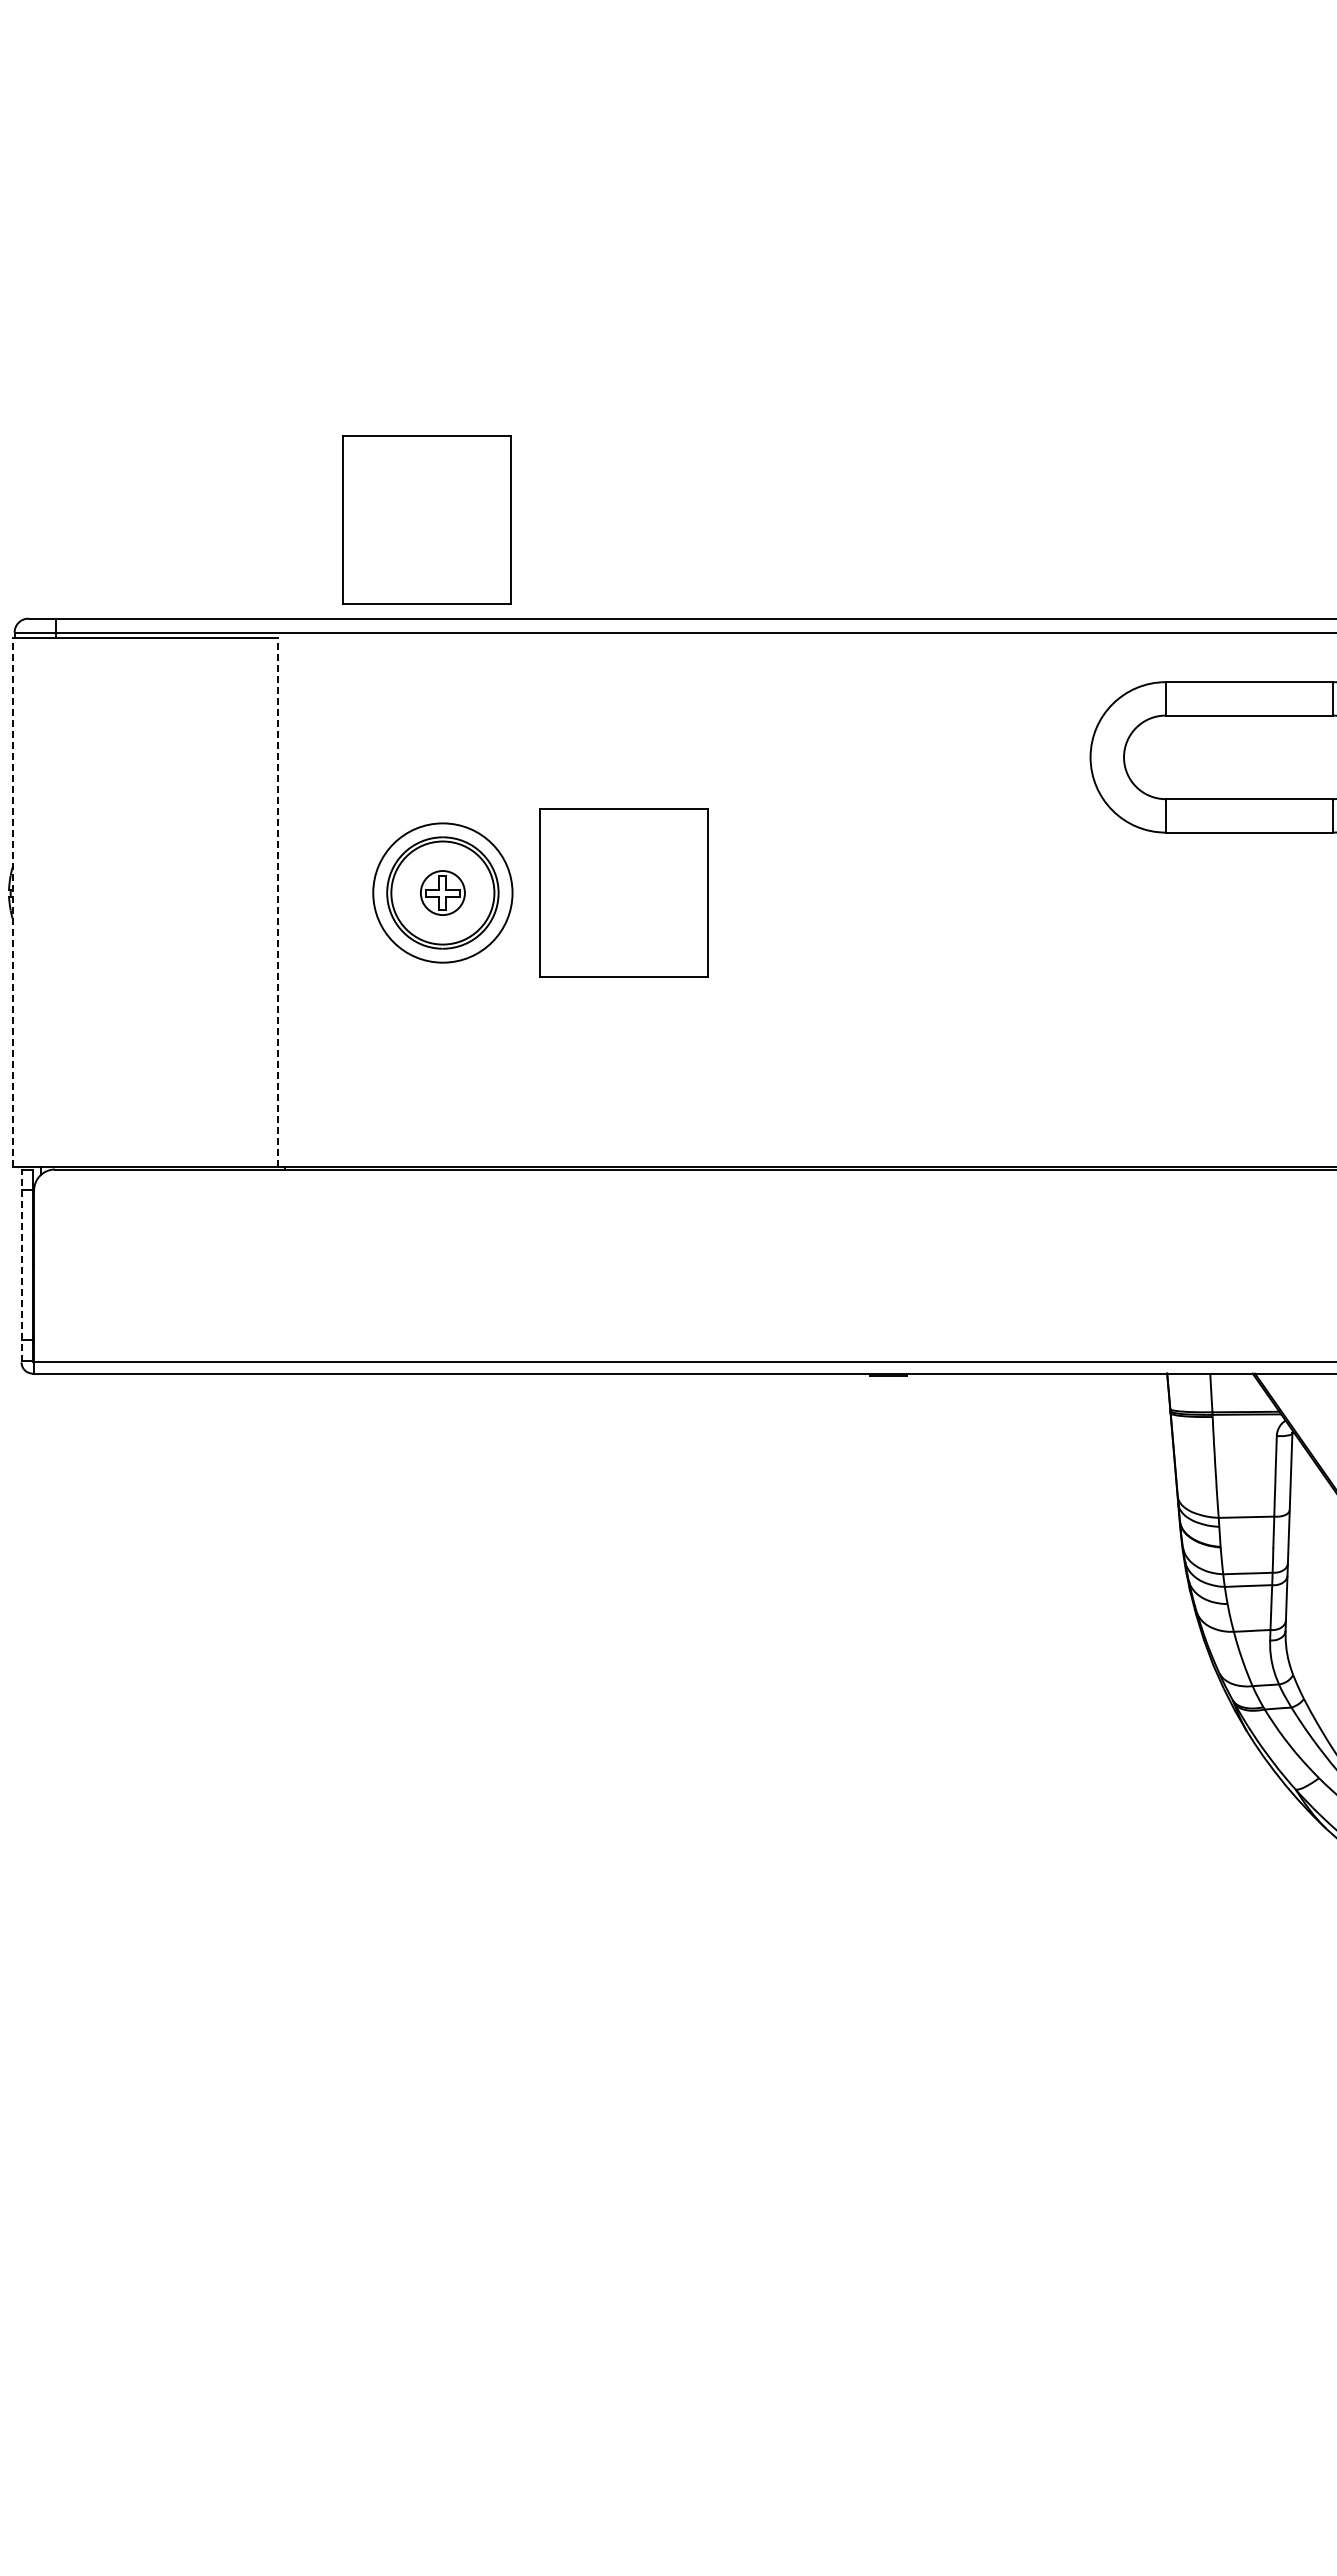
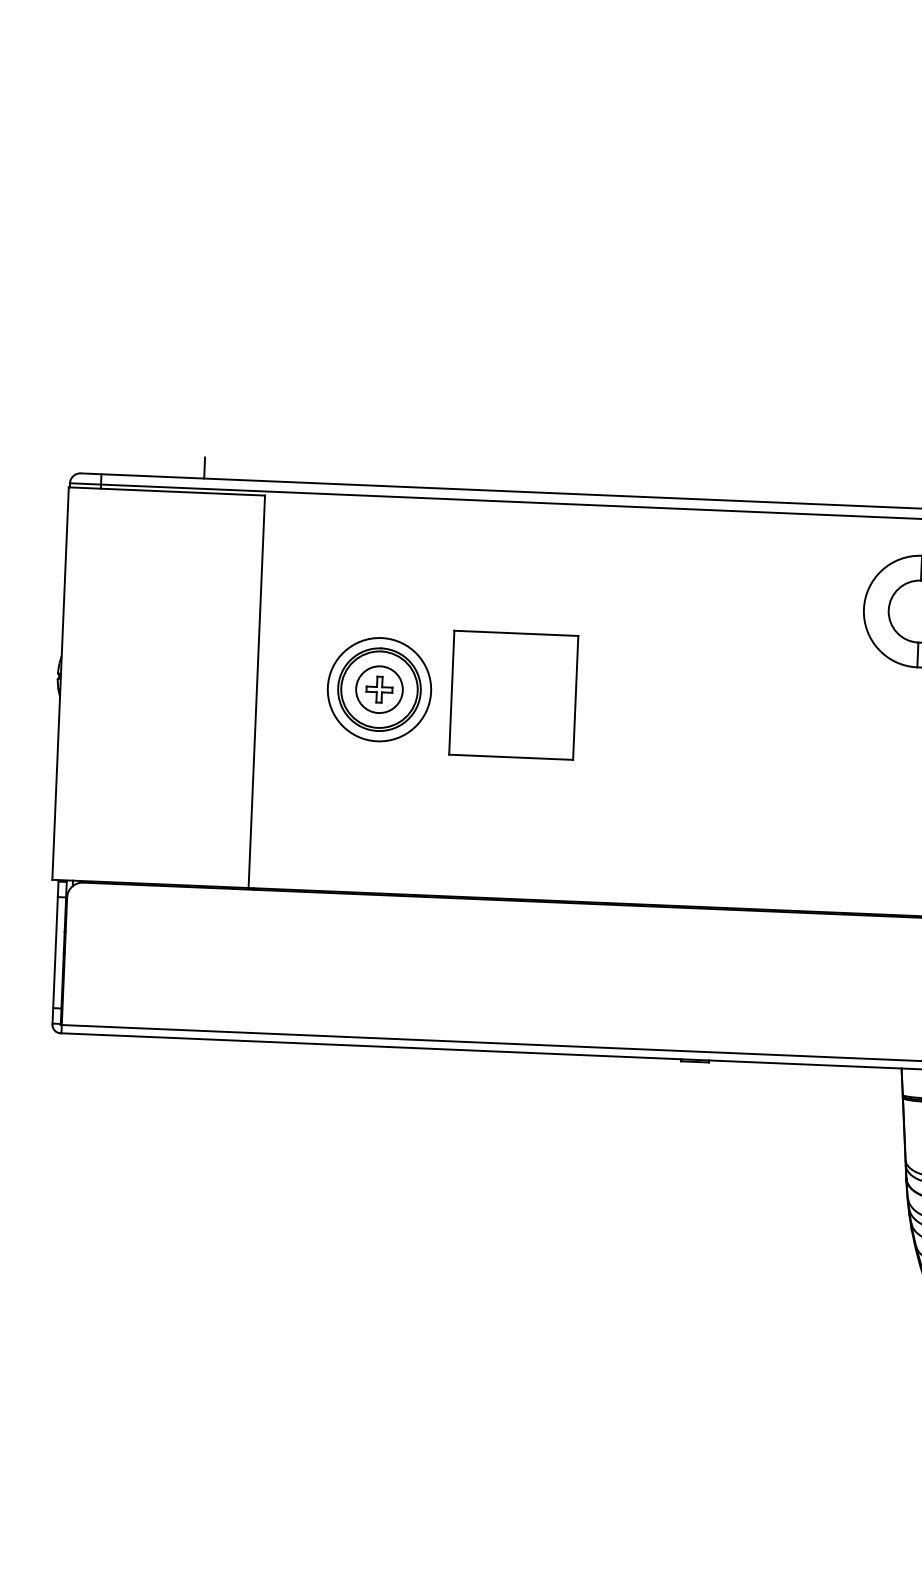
part: (426, 519) -> (378, 412), removed
line: (194, 604) -> (204, 468), added
circle: (442, 892) -> (379, 689), size x1.43
line: (13, 902) -> (60, 683), dashed -> solid
line: (277, 902) -> (256, 691), dashed -> solid
line: (21, 1265) -> (55, 952), dashed -> solid

